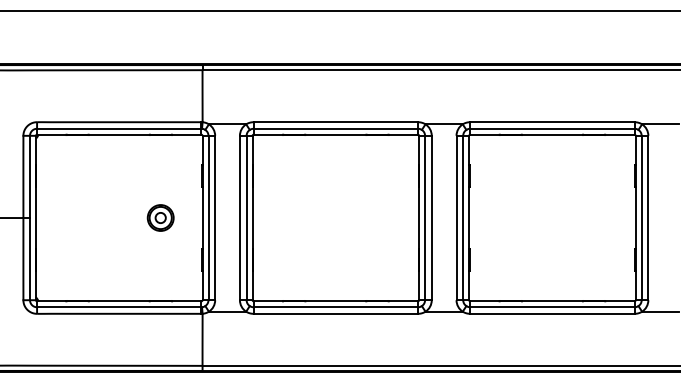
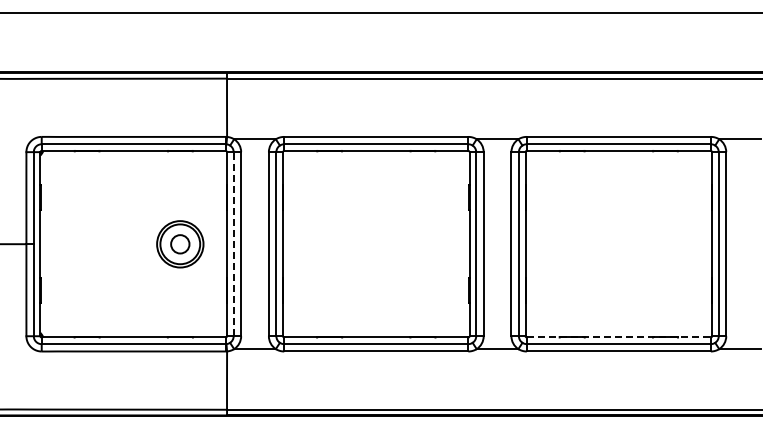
part: (160, 217) -> (179, 243), size x1.6
line: (208, 217) -> (233, 243), solid -> dashed
line: (553, 301) -> (619, 337), solid -> dashed

